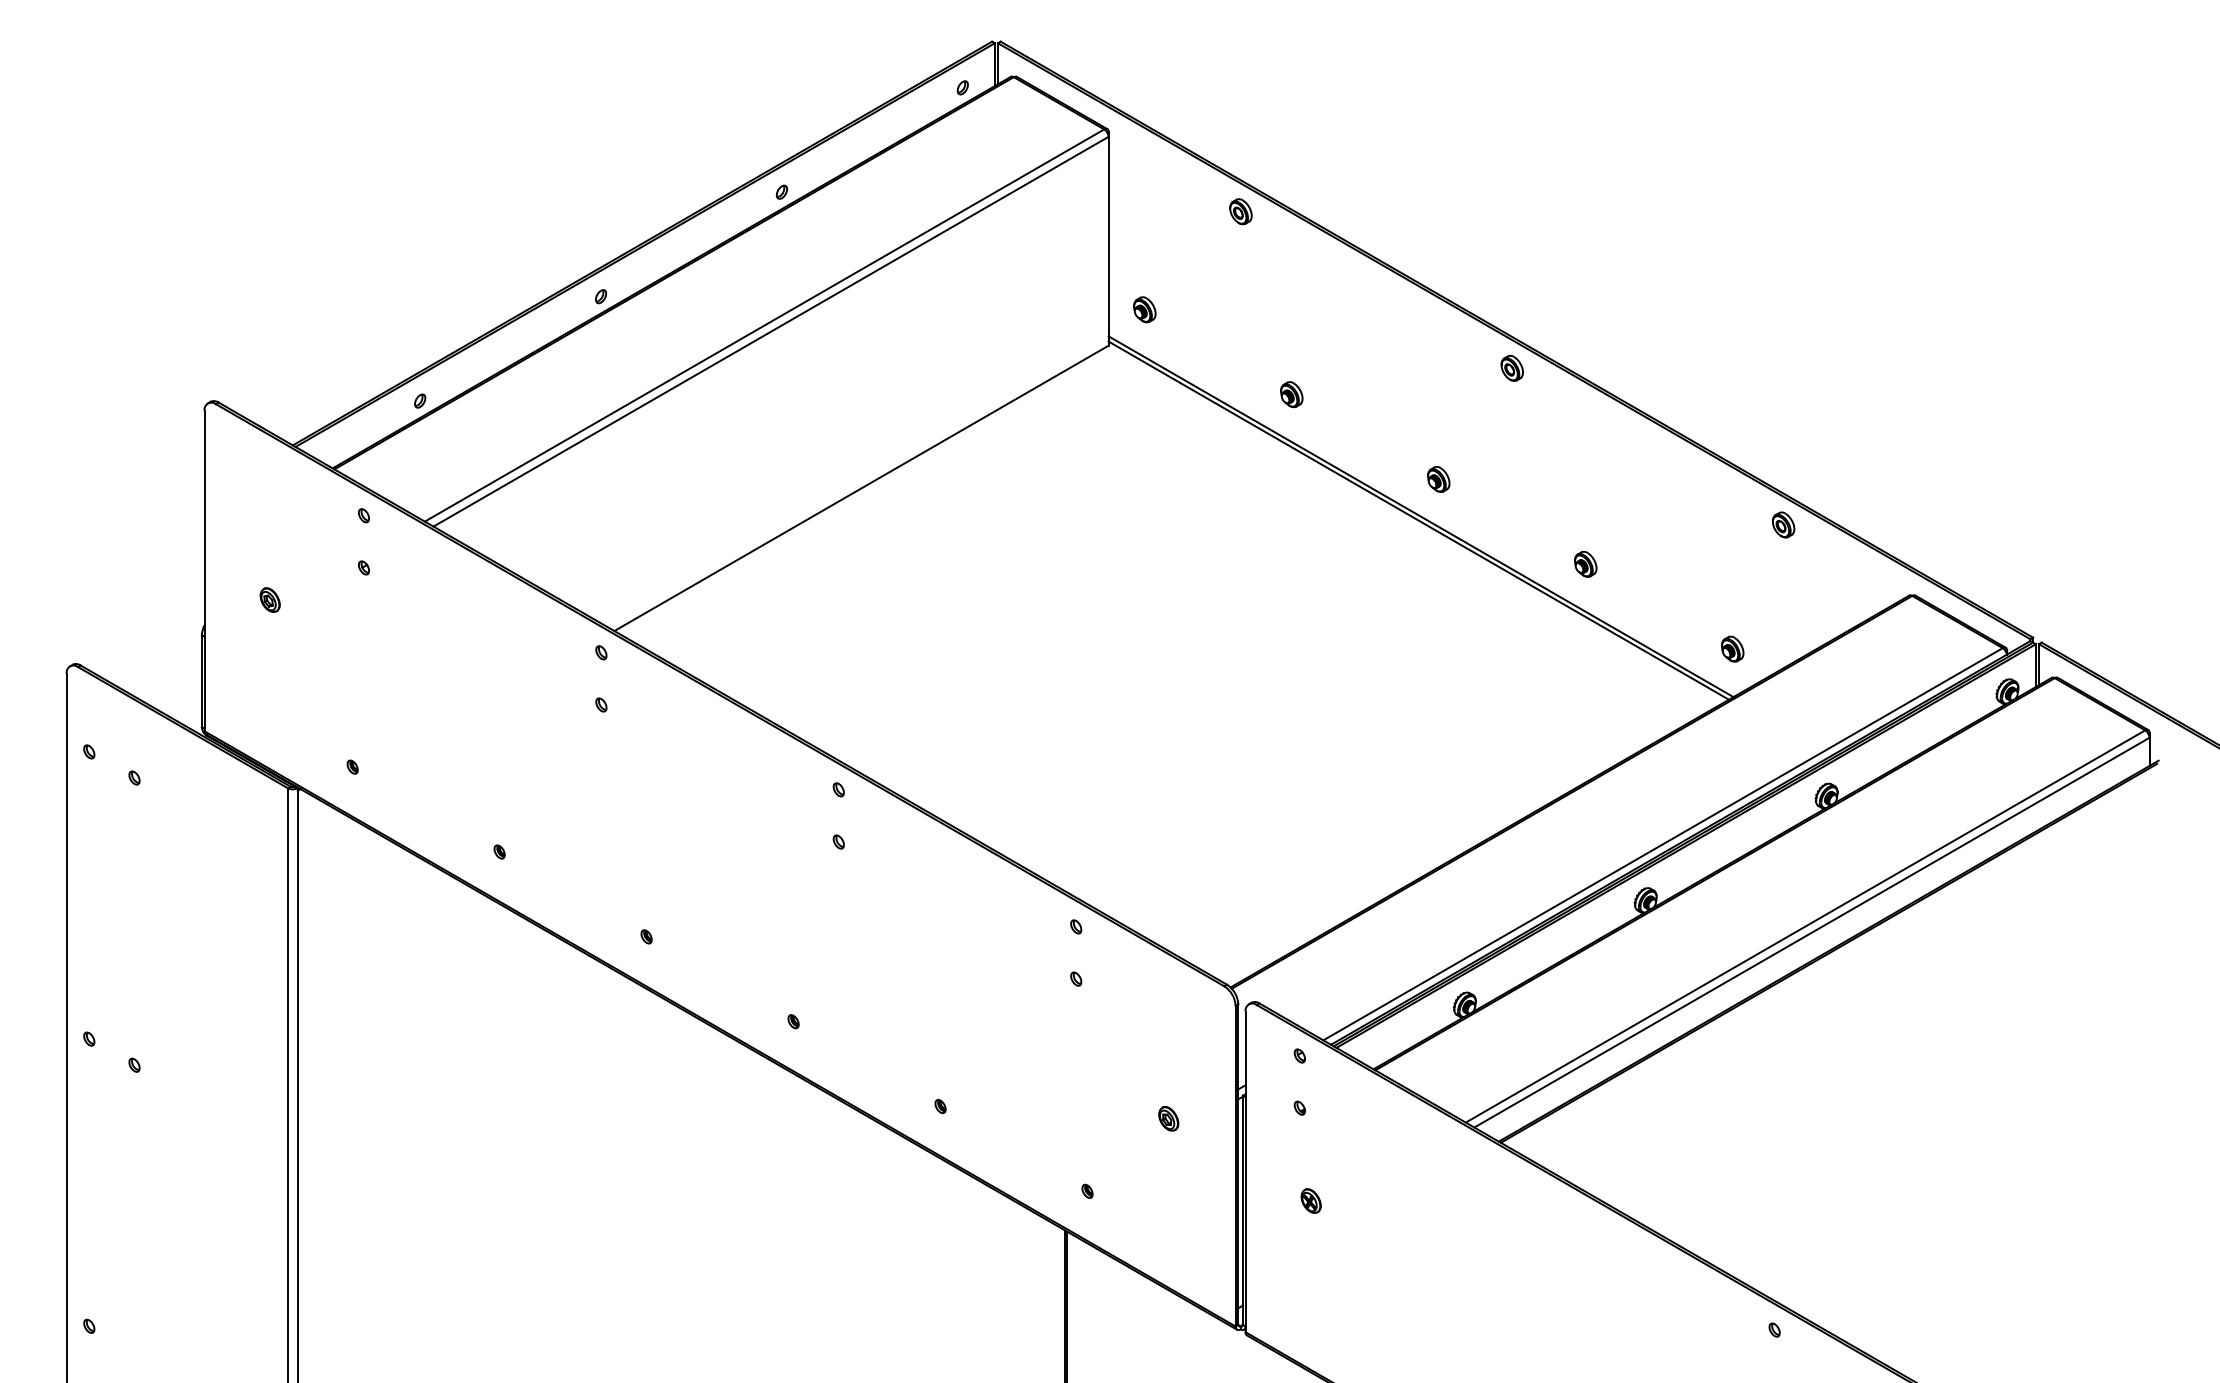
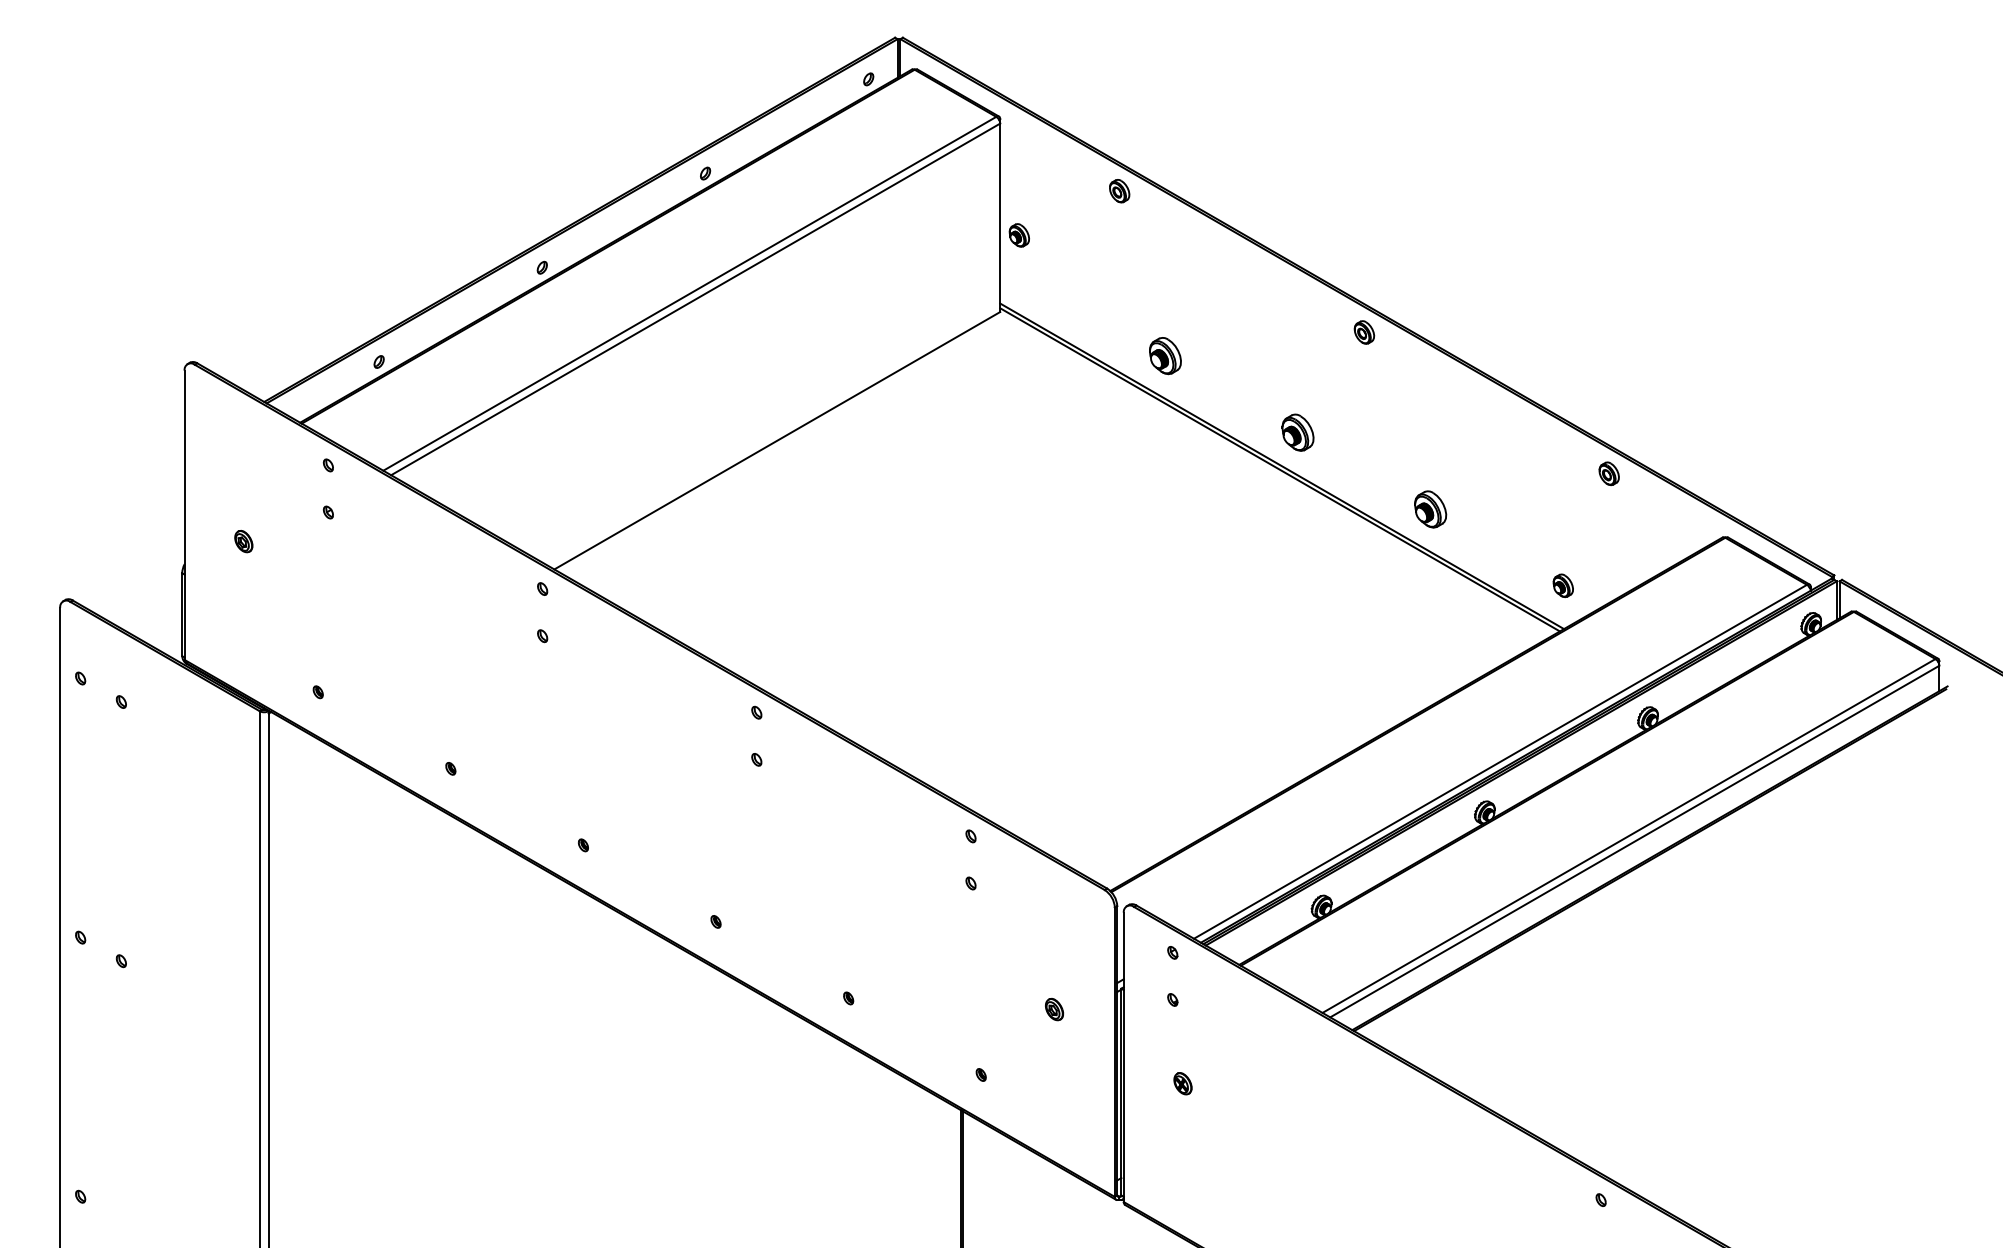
part: (1144, 309) -> (1019, 235), moved
part: (1291, 394) -> (1165, 356), size x1.6
part: (1438, 479) -> (1297, 432), size x1.6
part: (1585, 563) -> (1430, 508), size x1.6

